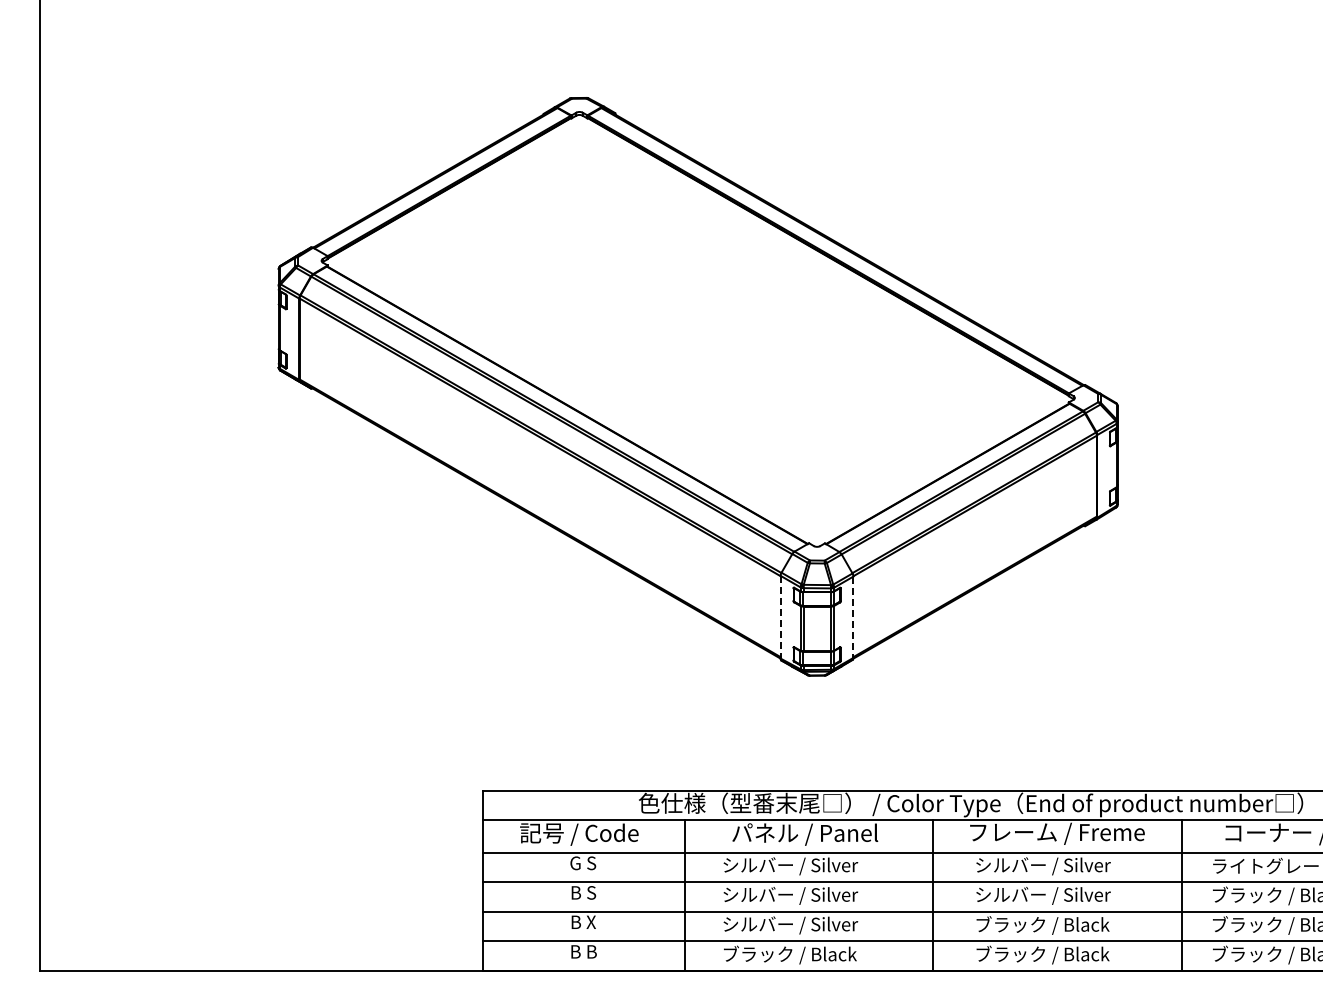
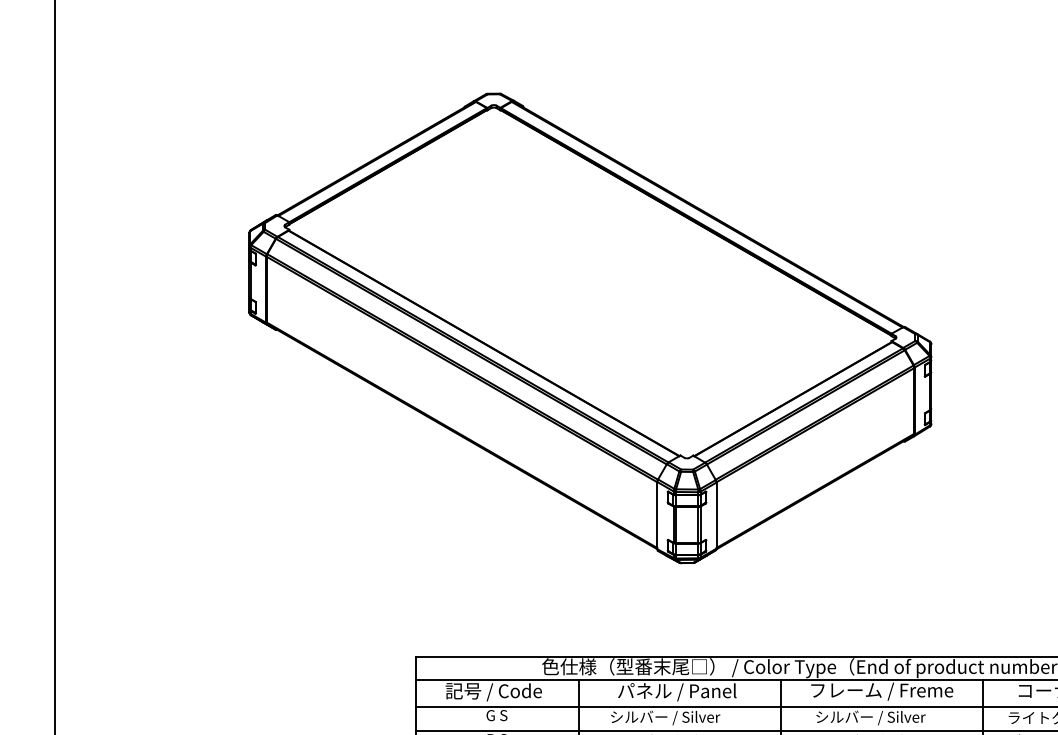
line: (780, 617) -> (657, 515), dashed -> solid
line: (853, 617) -> (716, 515), dashed -> solid

